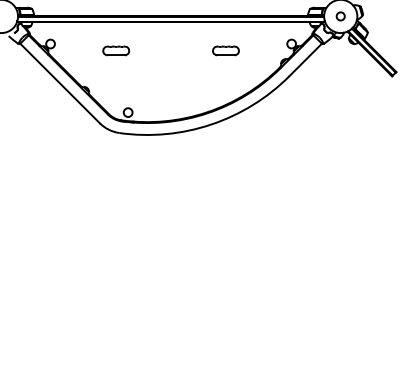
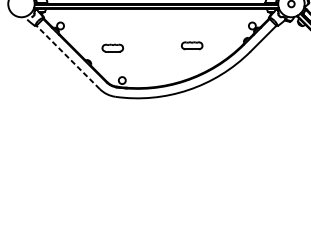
part: (116, 50) -> (113, 47), moved
part: (225, 50) -> (191, 45), moved
line: (59, 83) -> (67, 57), solid -> dashed

